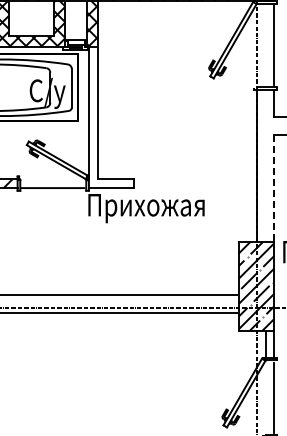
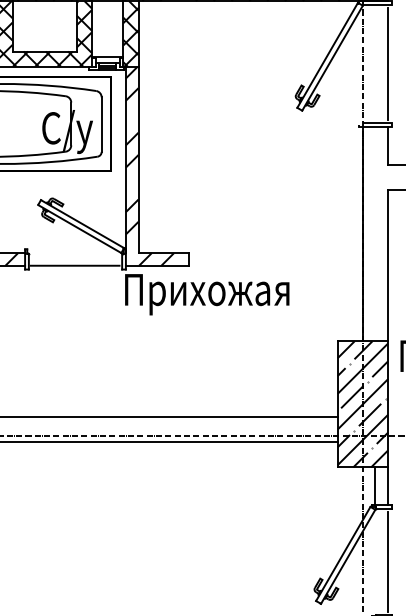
hatch: (105, 117) -> (149, 165), added
line: (274, 188) -> (388, 266), dashed -> solid

